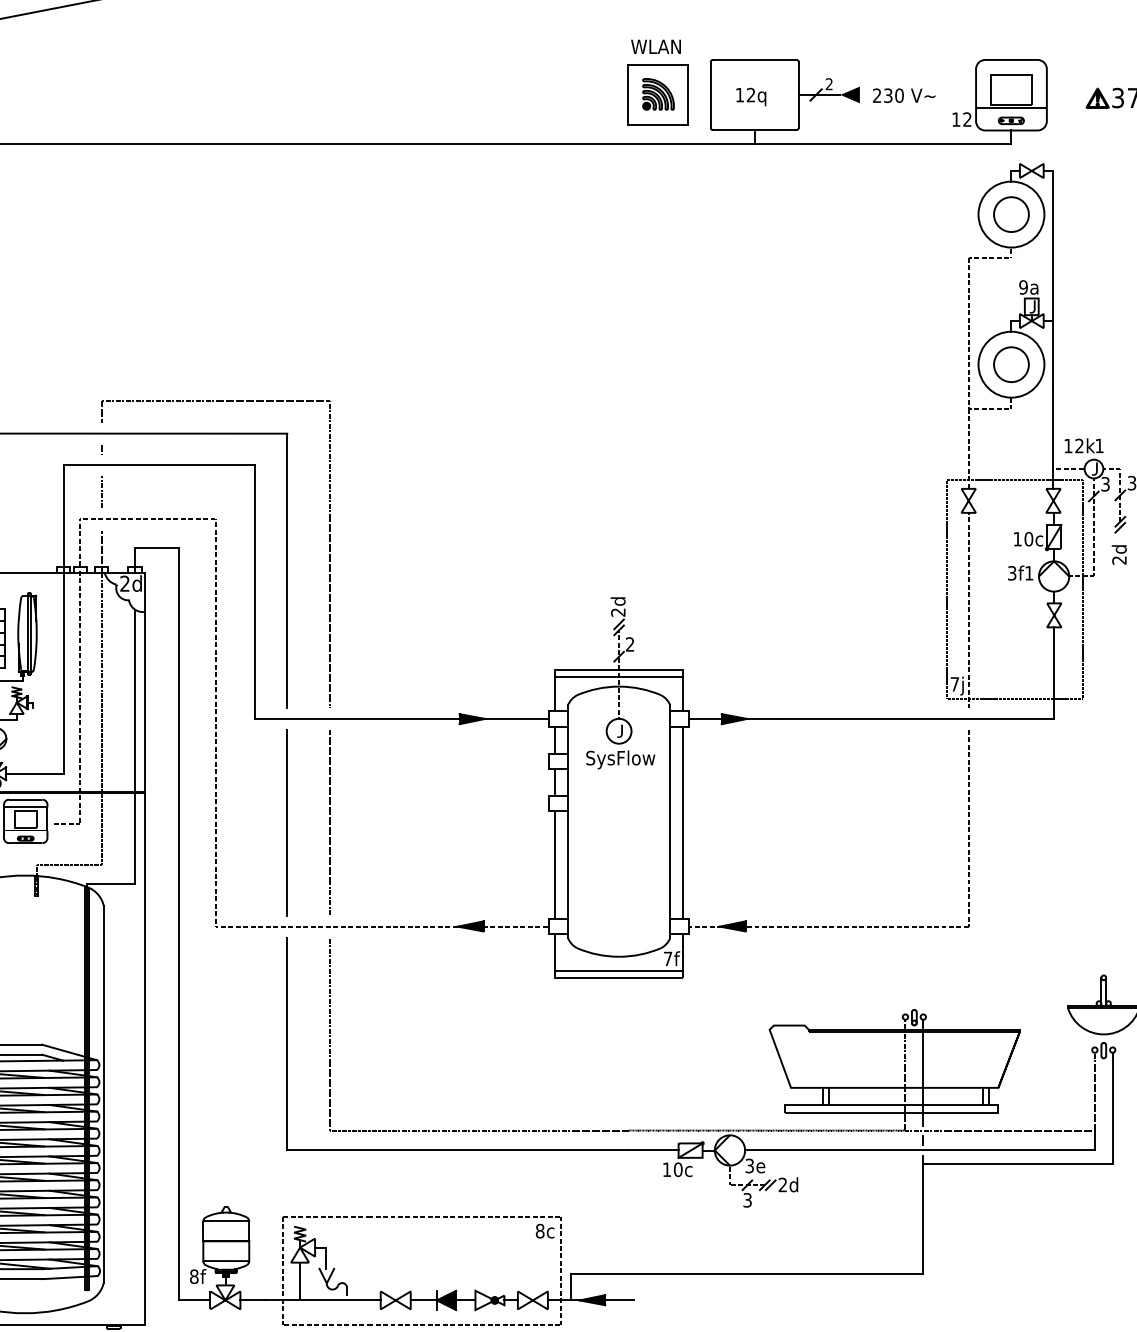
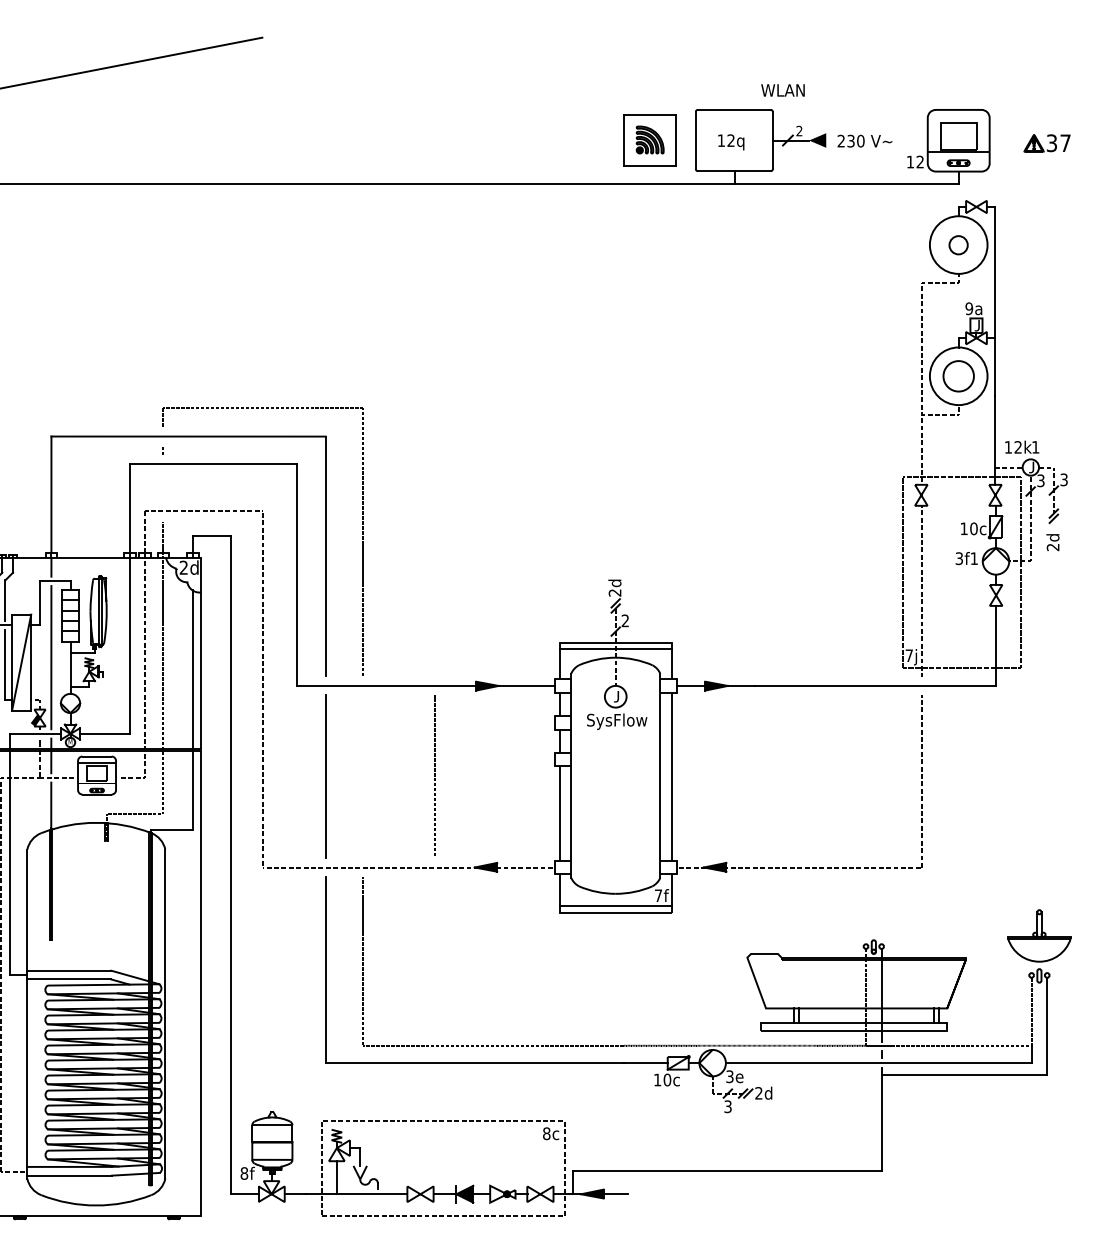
text: (655, 46) -> (782, 90), moved
circle: (1011, 215) -> (958, 245), size x0.6
line: (101, 491) -> (163, 487), removed
line: (329, 821) -> (434, 775), moved

